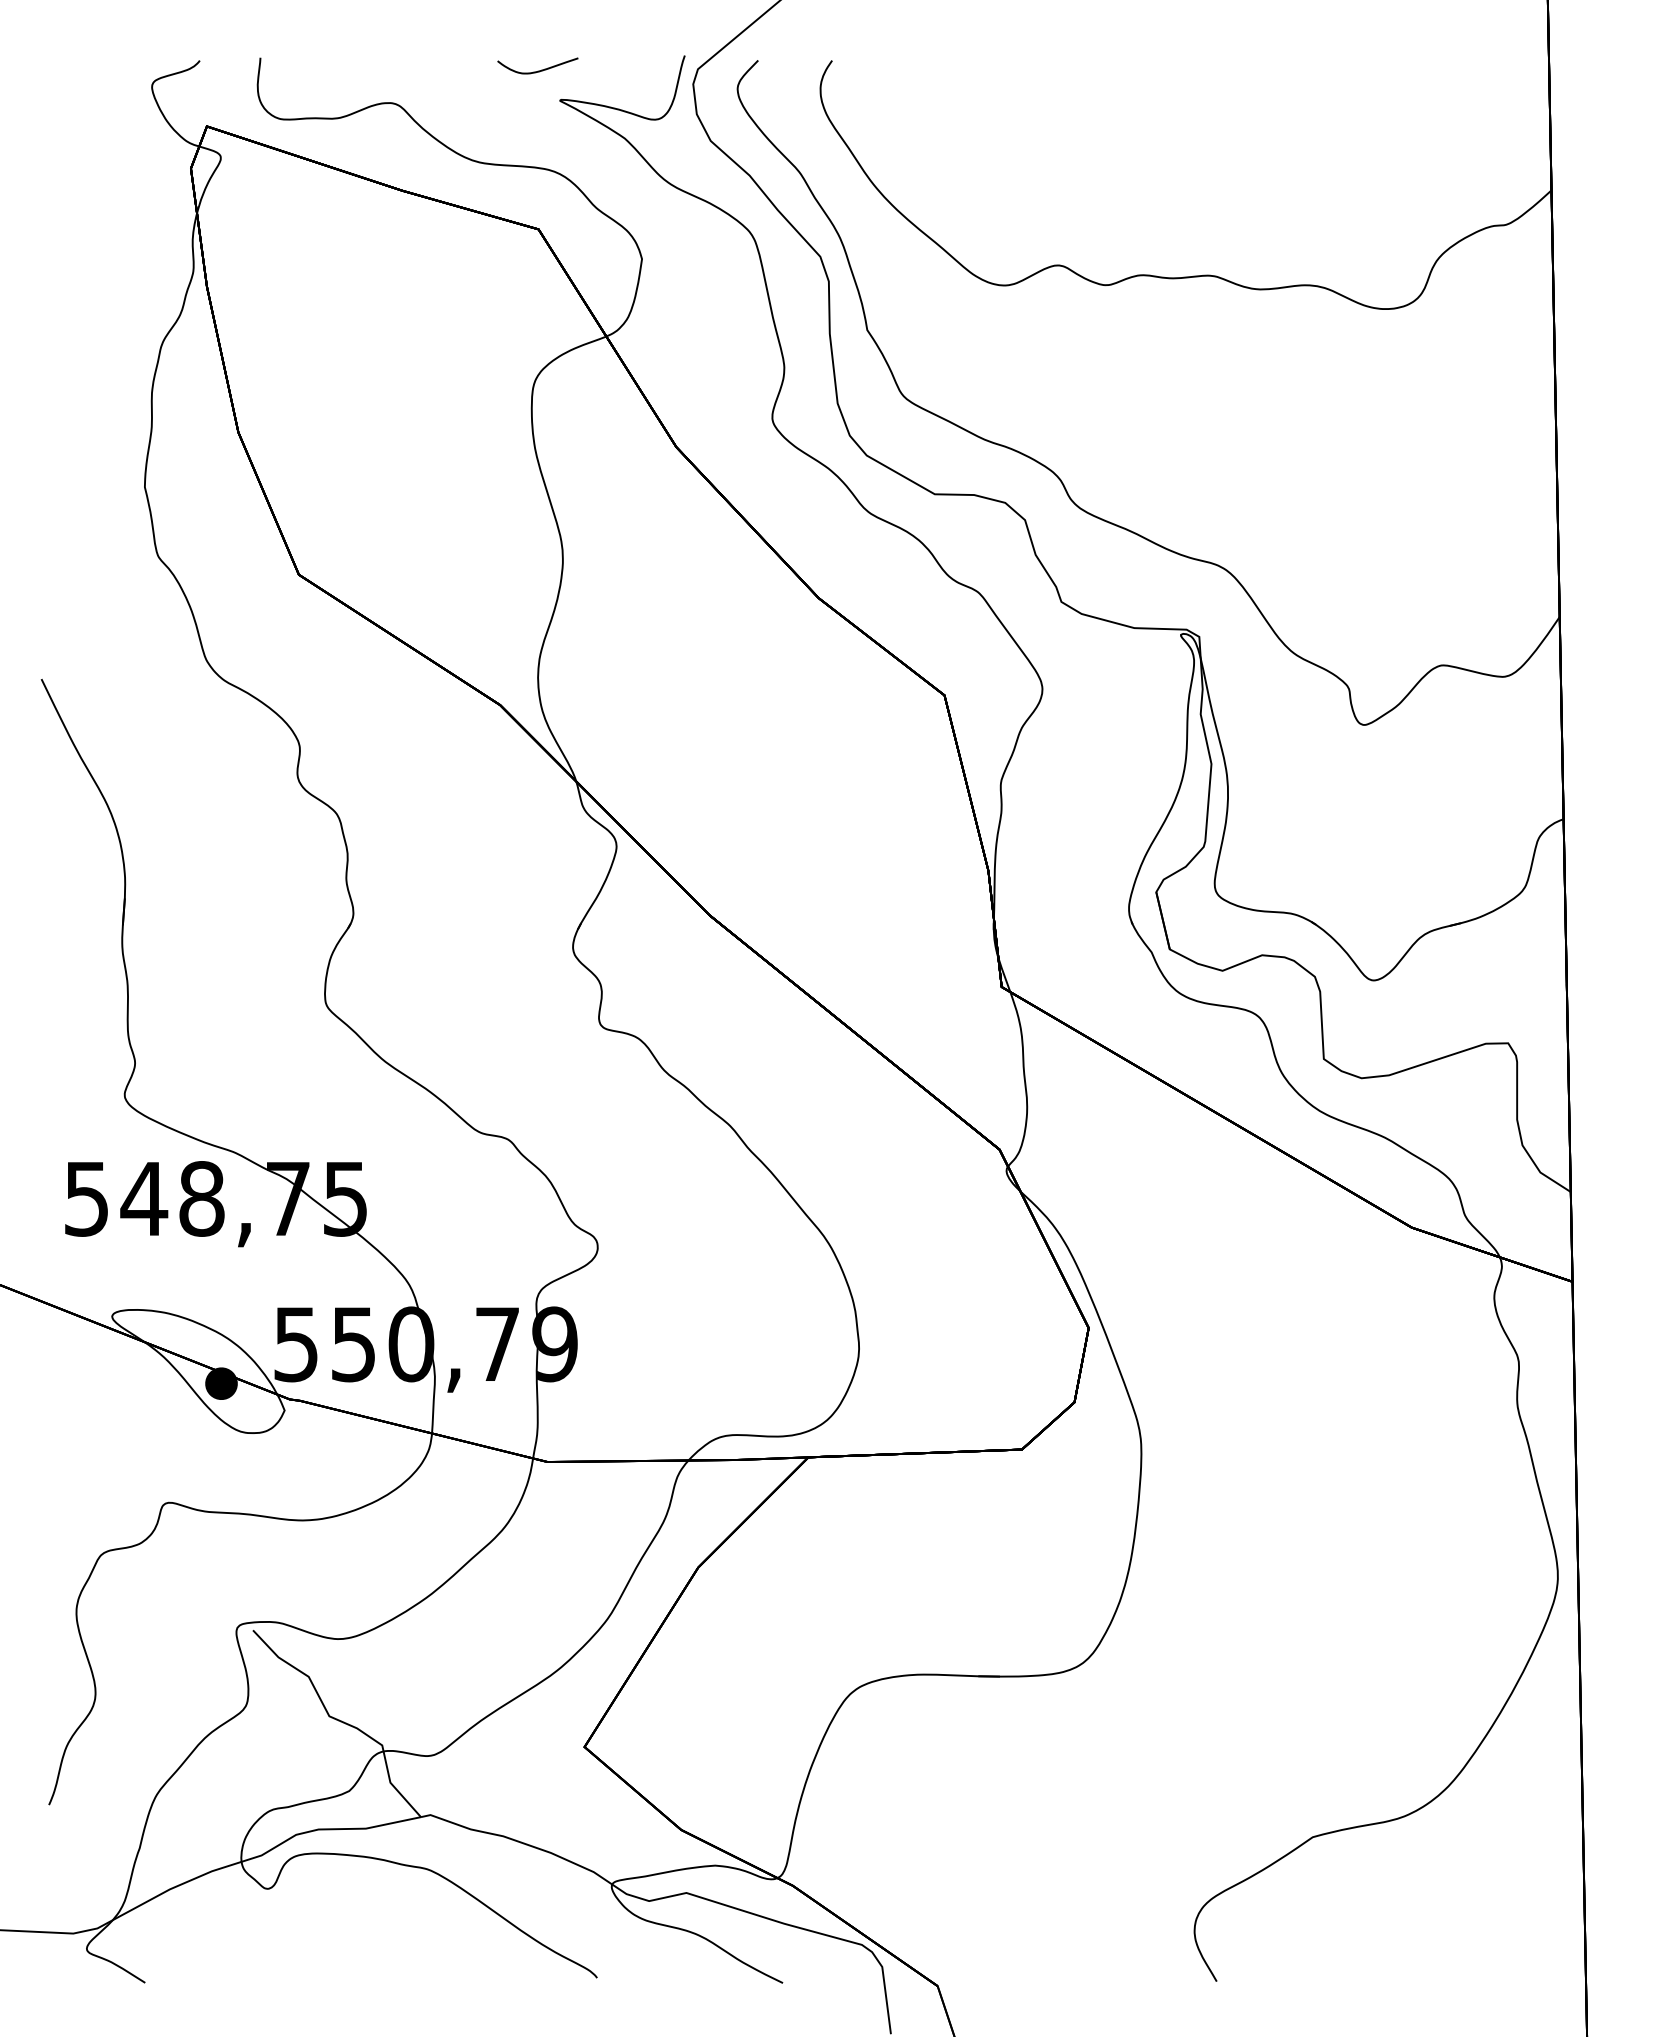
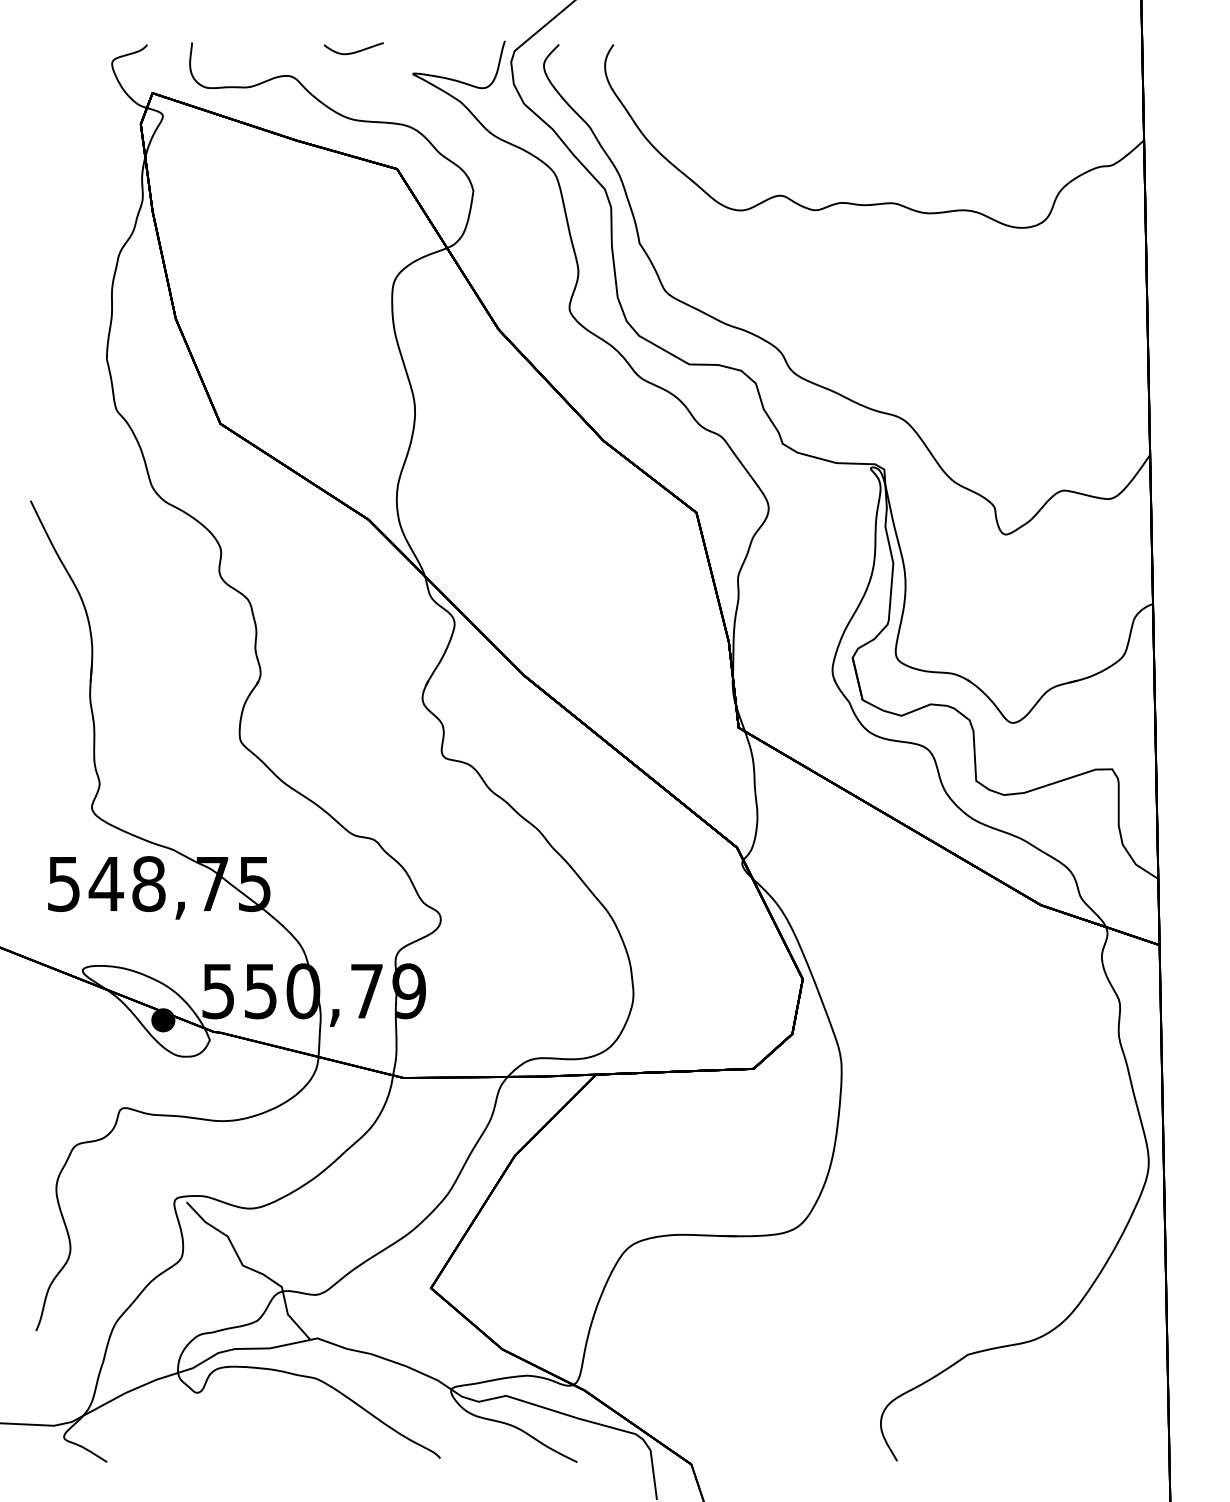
curve: (538, 70) -> (354, 51), moved

